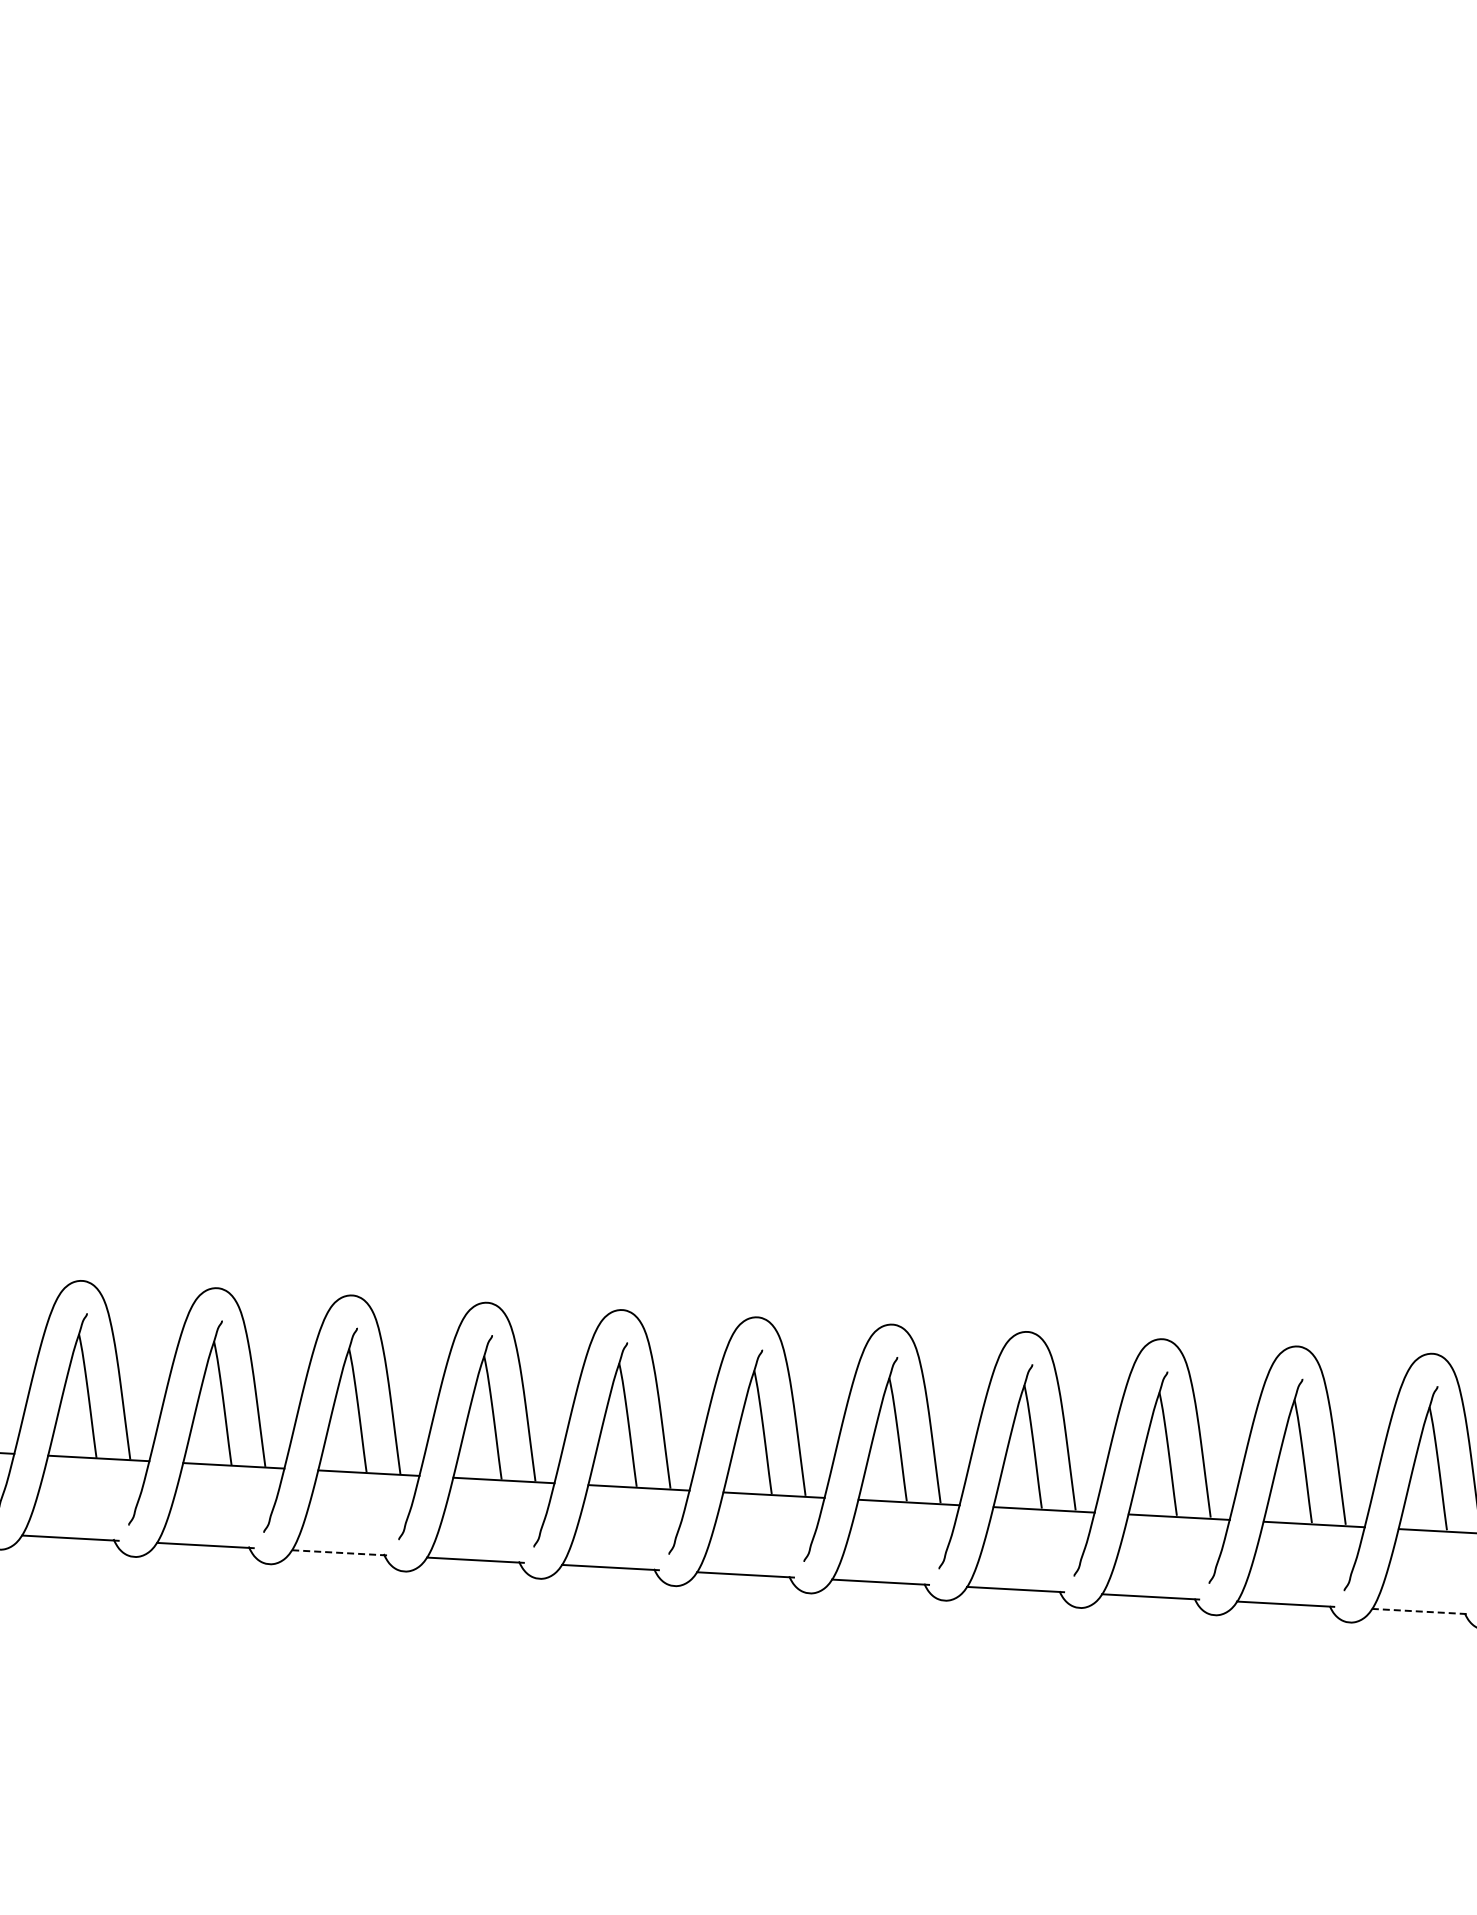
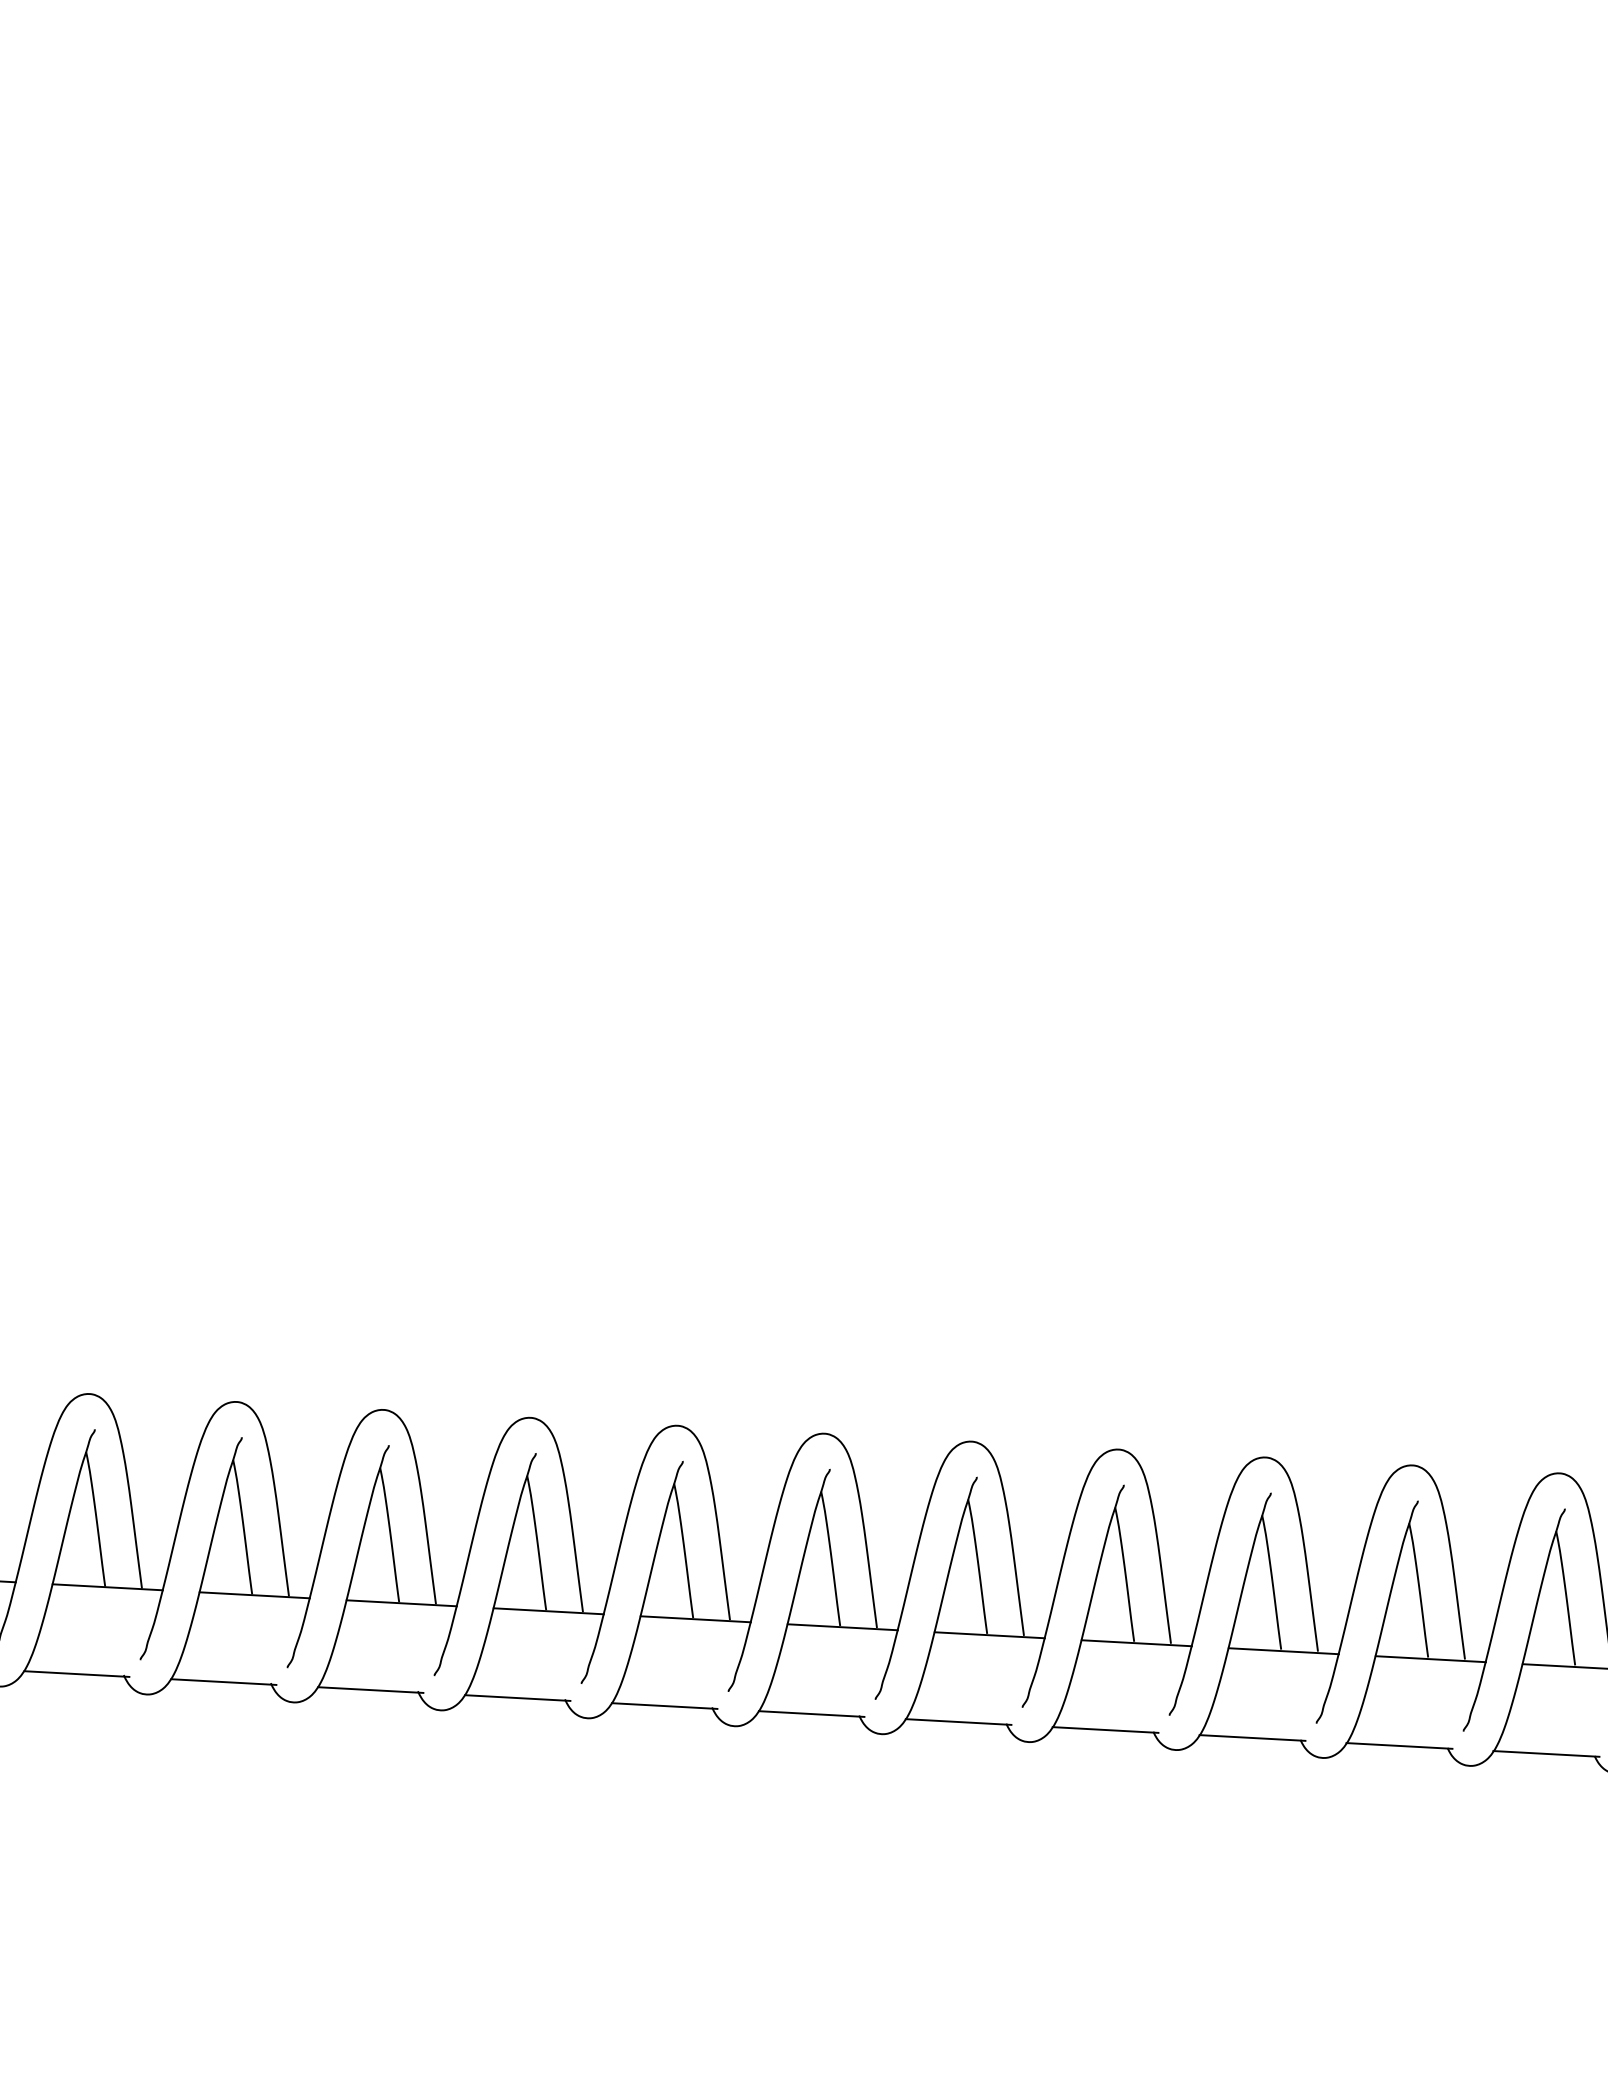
line: (341, 1552) -> (371, 1689), dashed -> solid
line: (1420, 1611) -> (1546, 1753), dashed -> solid

